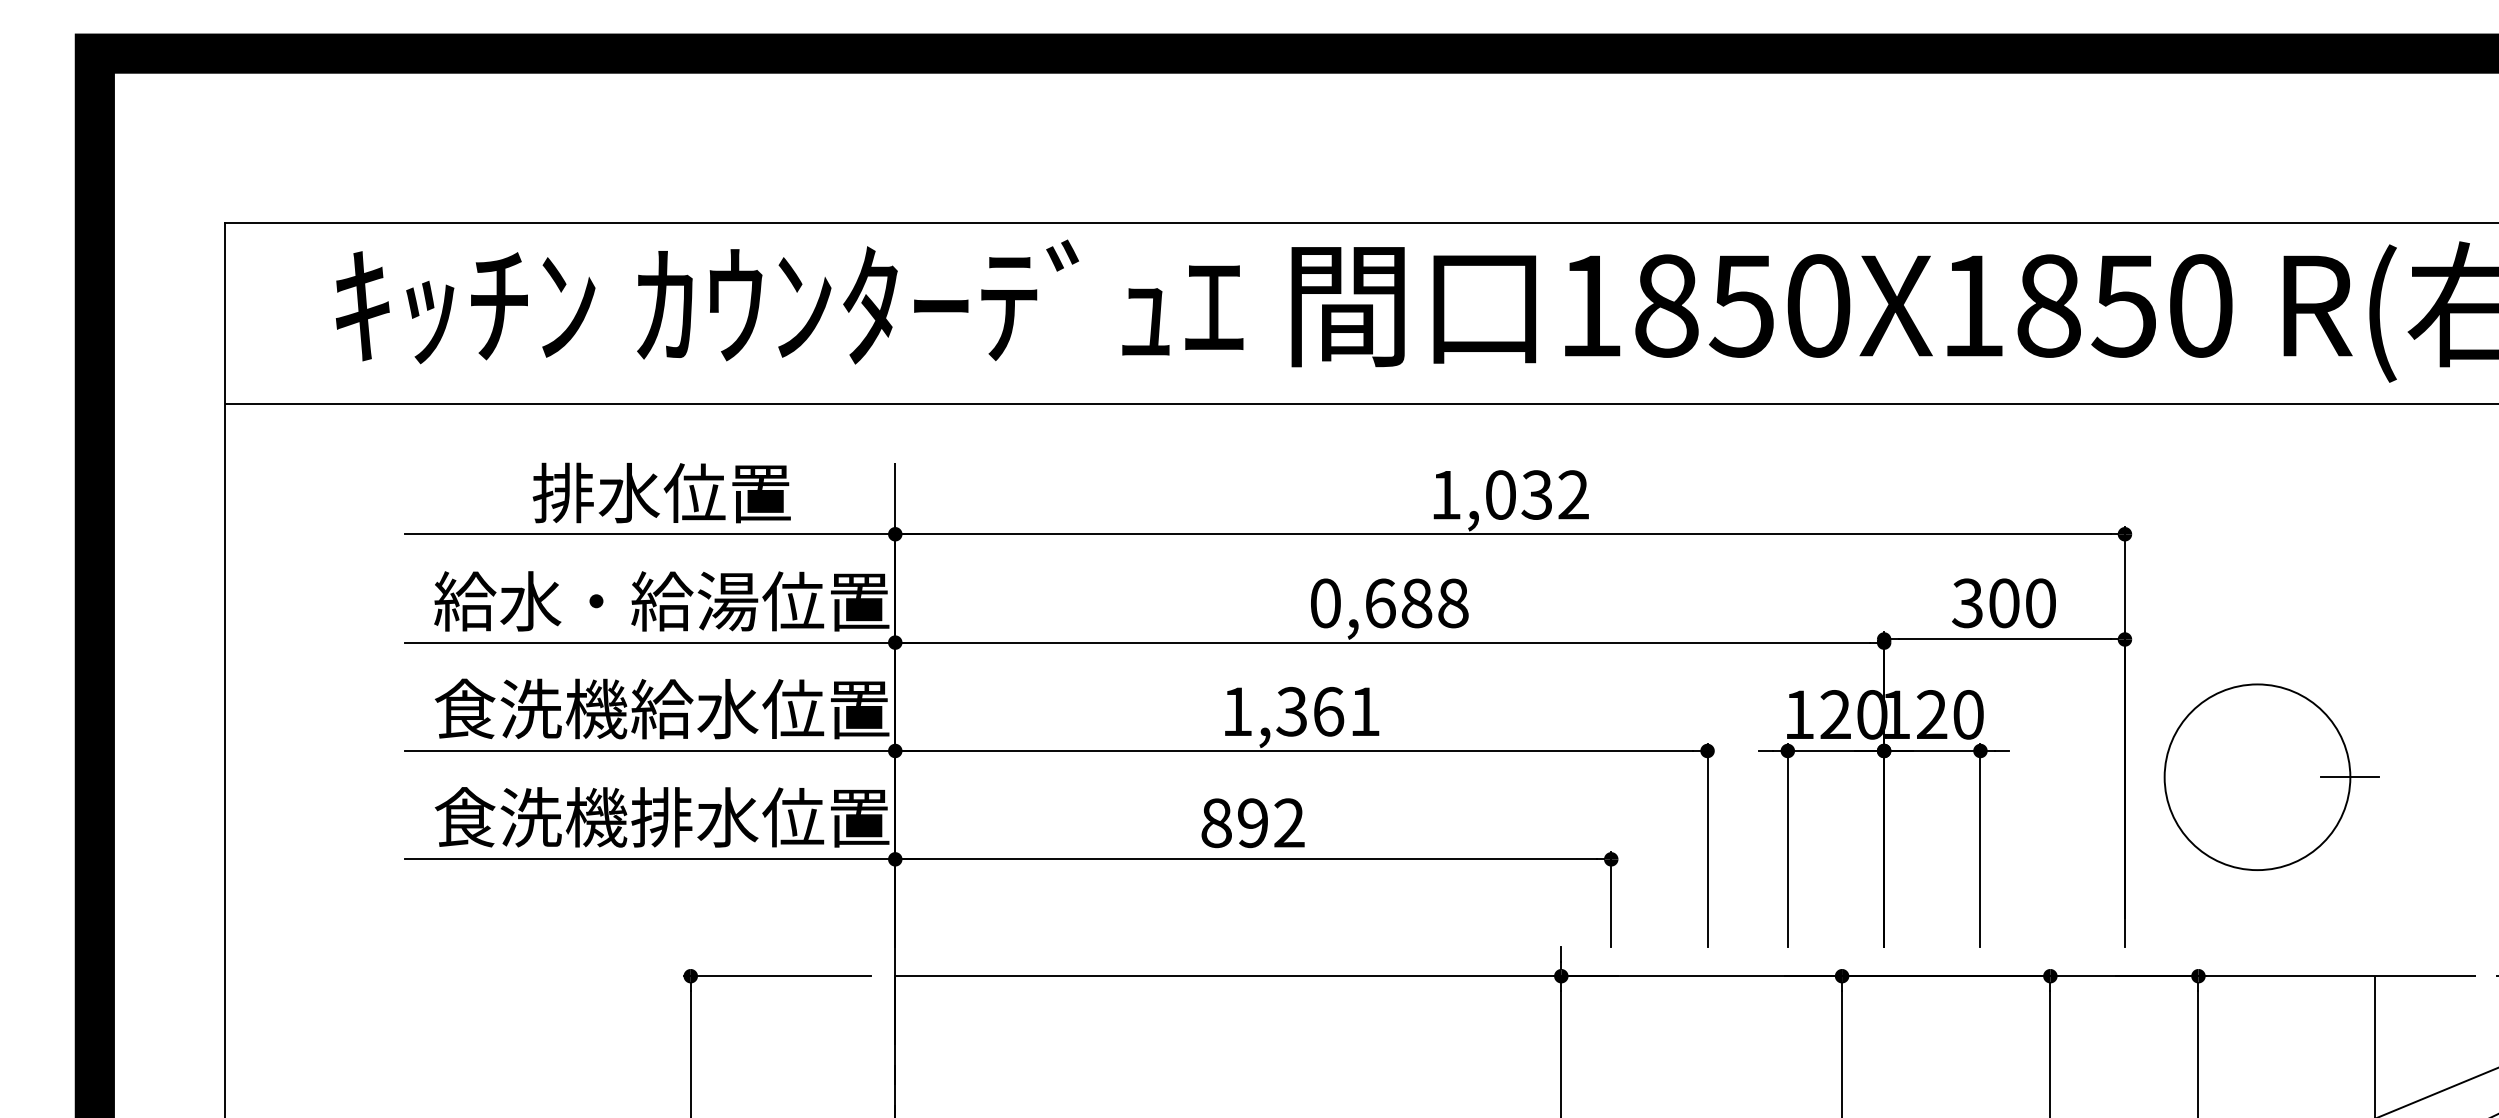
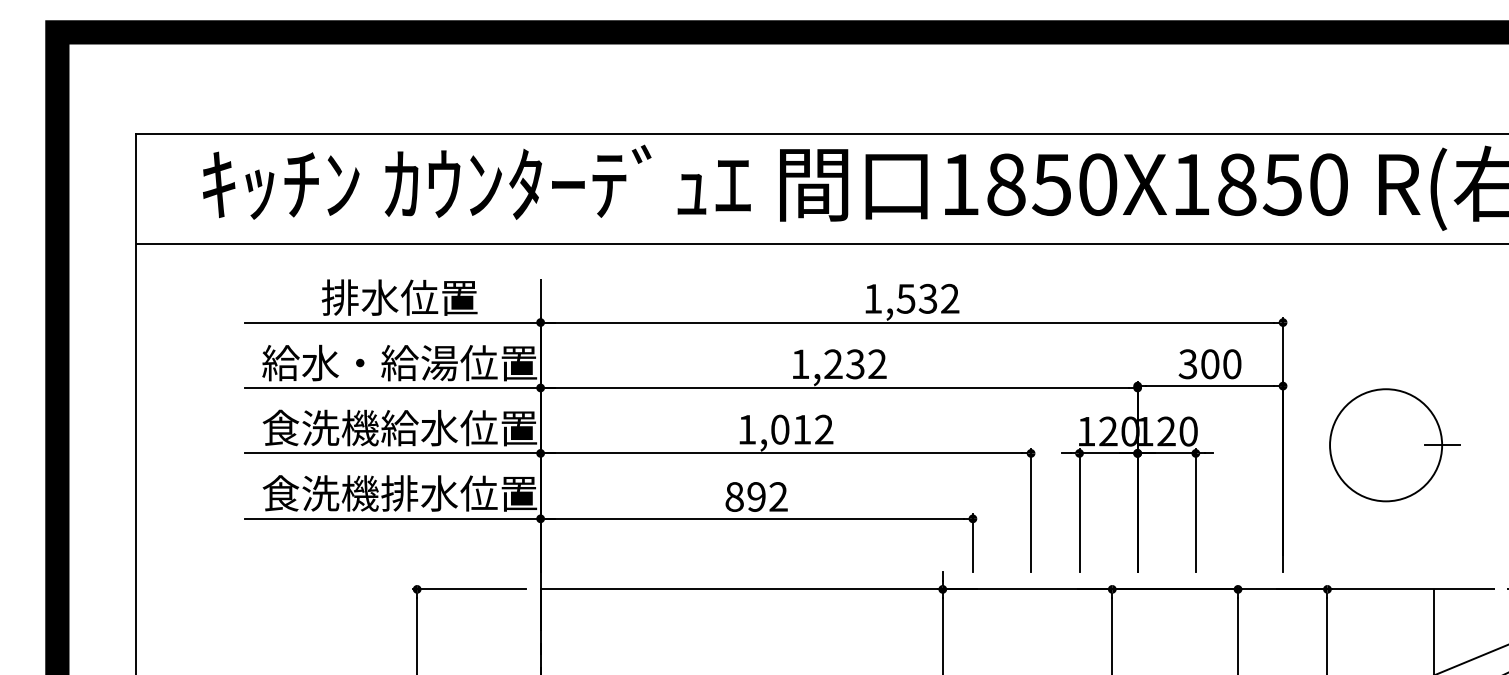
text: (1499, 494) -> (905, 298), 1,032 -> 1,532
text: (1388, 603) -> (838, 364), 0,688 -> 1,232
text: (1327, 711) -> (801, 429), 1,361 -> 1,012
part: (2271, 777) -> (1394, 445), moved

